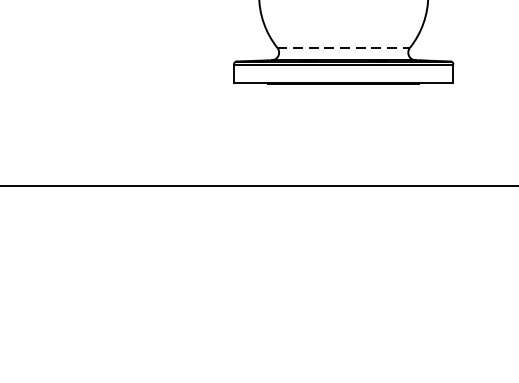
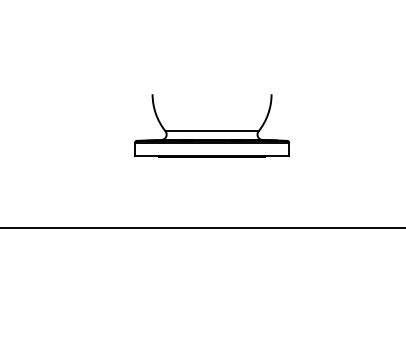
line: (344, 48) -> (212, 131), dashed -> solid

